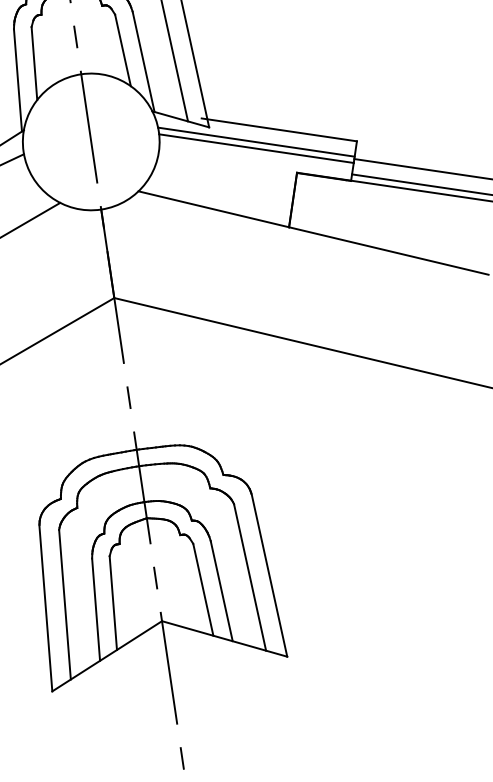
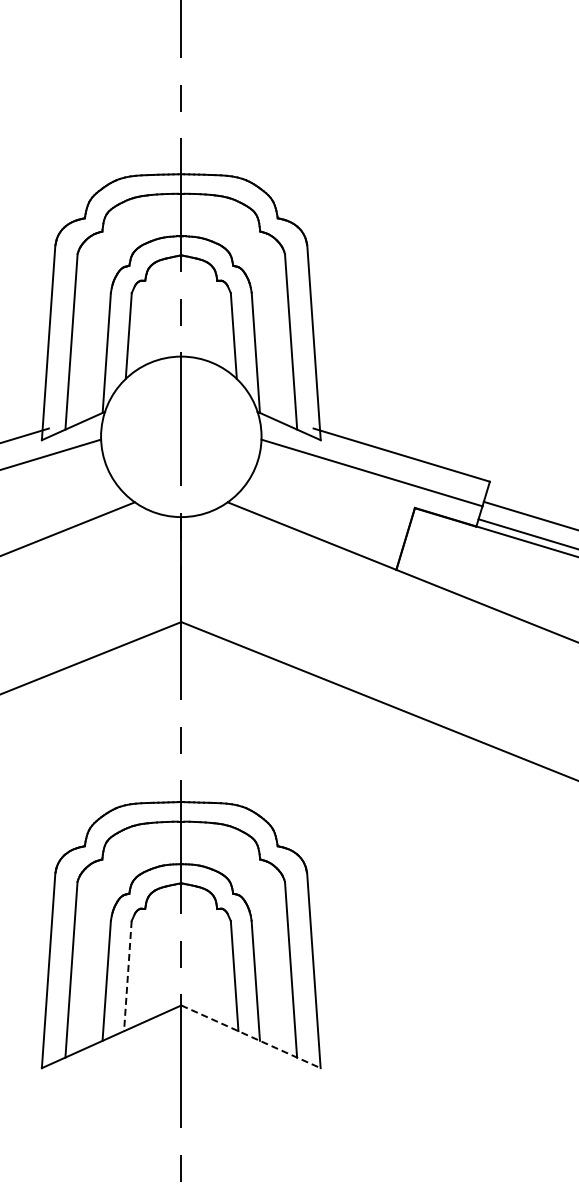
line: (255, 142) -> (372, 465), removed
line: (113, 603) -> (127, 976), solid -> dashed
line: (225, 639) -> (251, 1037), solid -> dashed

